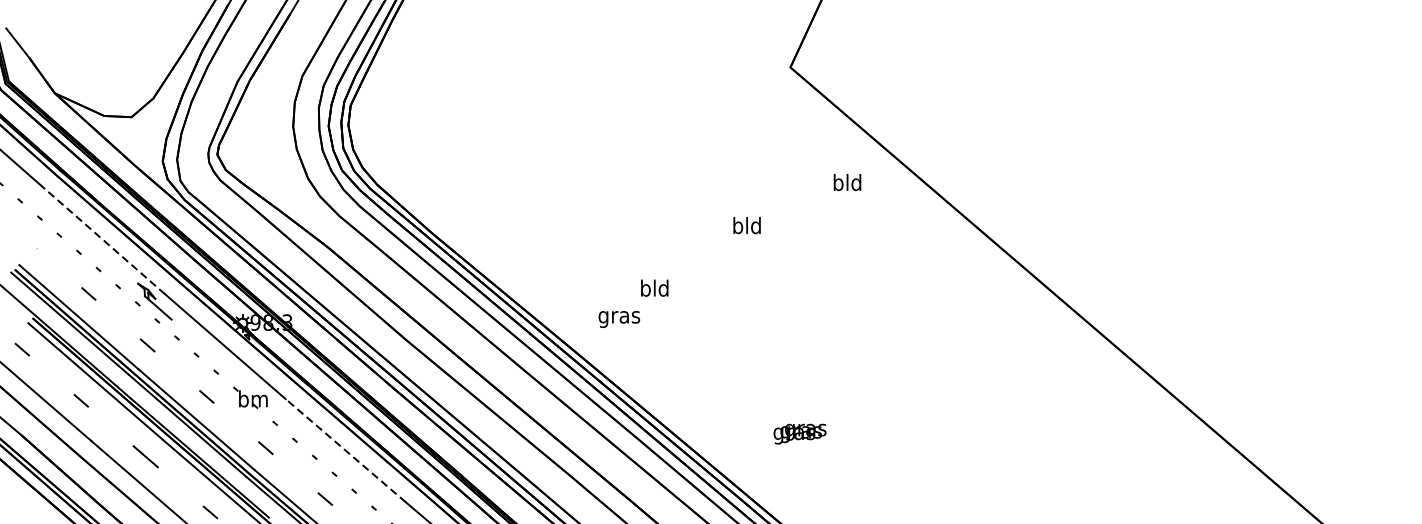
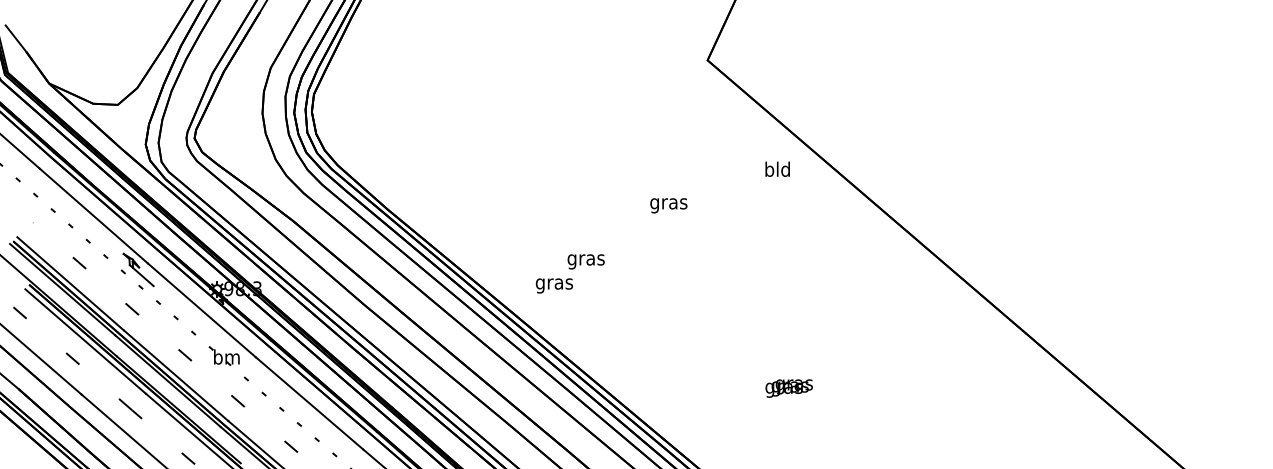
text: (847, 181) -> (777, 168), moved
text: (746, 227) -> (668, 203), bld -> gras
line: (104, 240) -> (93, 215), dashed -> solid
text: (654, 289) -> (585, 259), bld -> gras
text: (799, 434) -> (788, 388), moved
line: (345, 450) -> (309, 403), dashed -> solid

